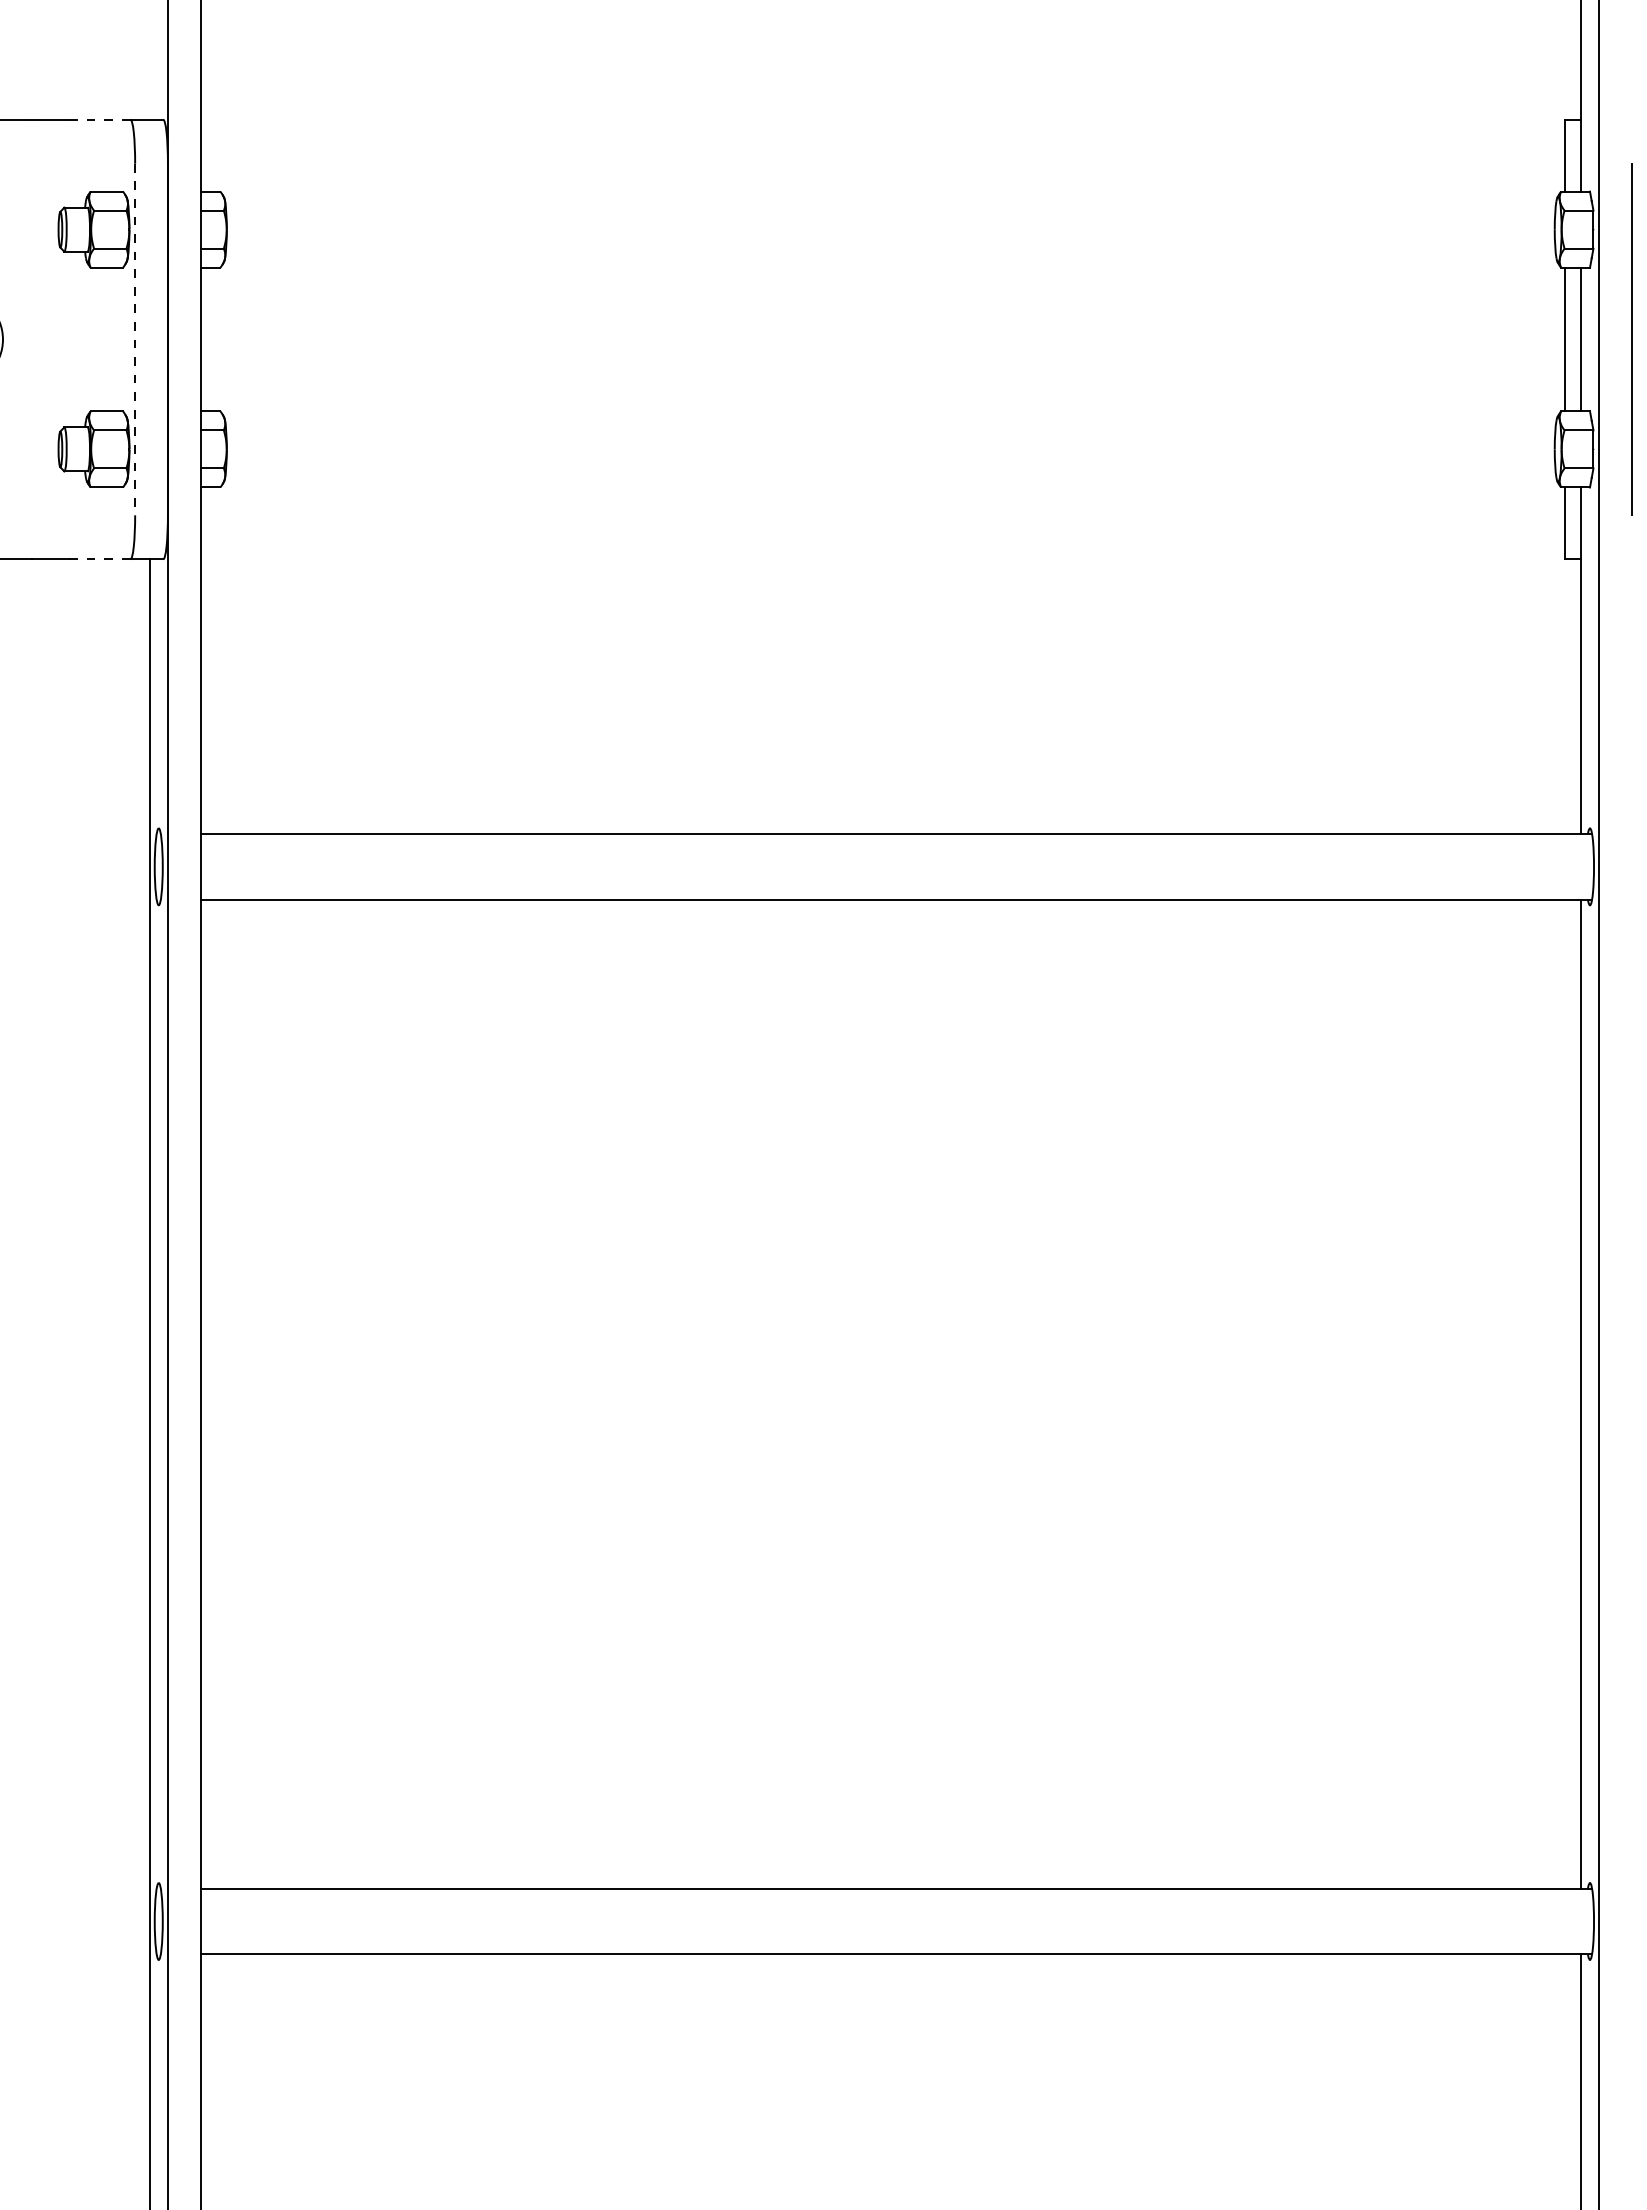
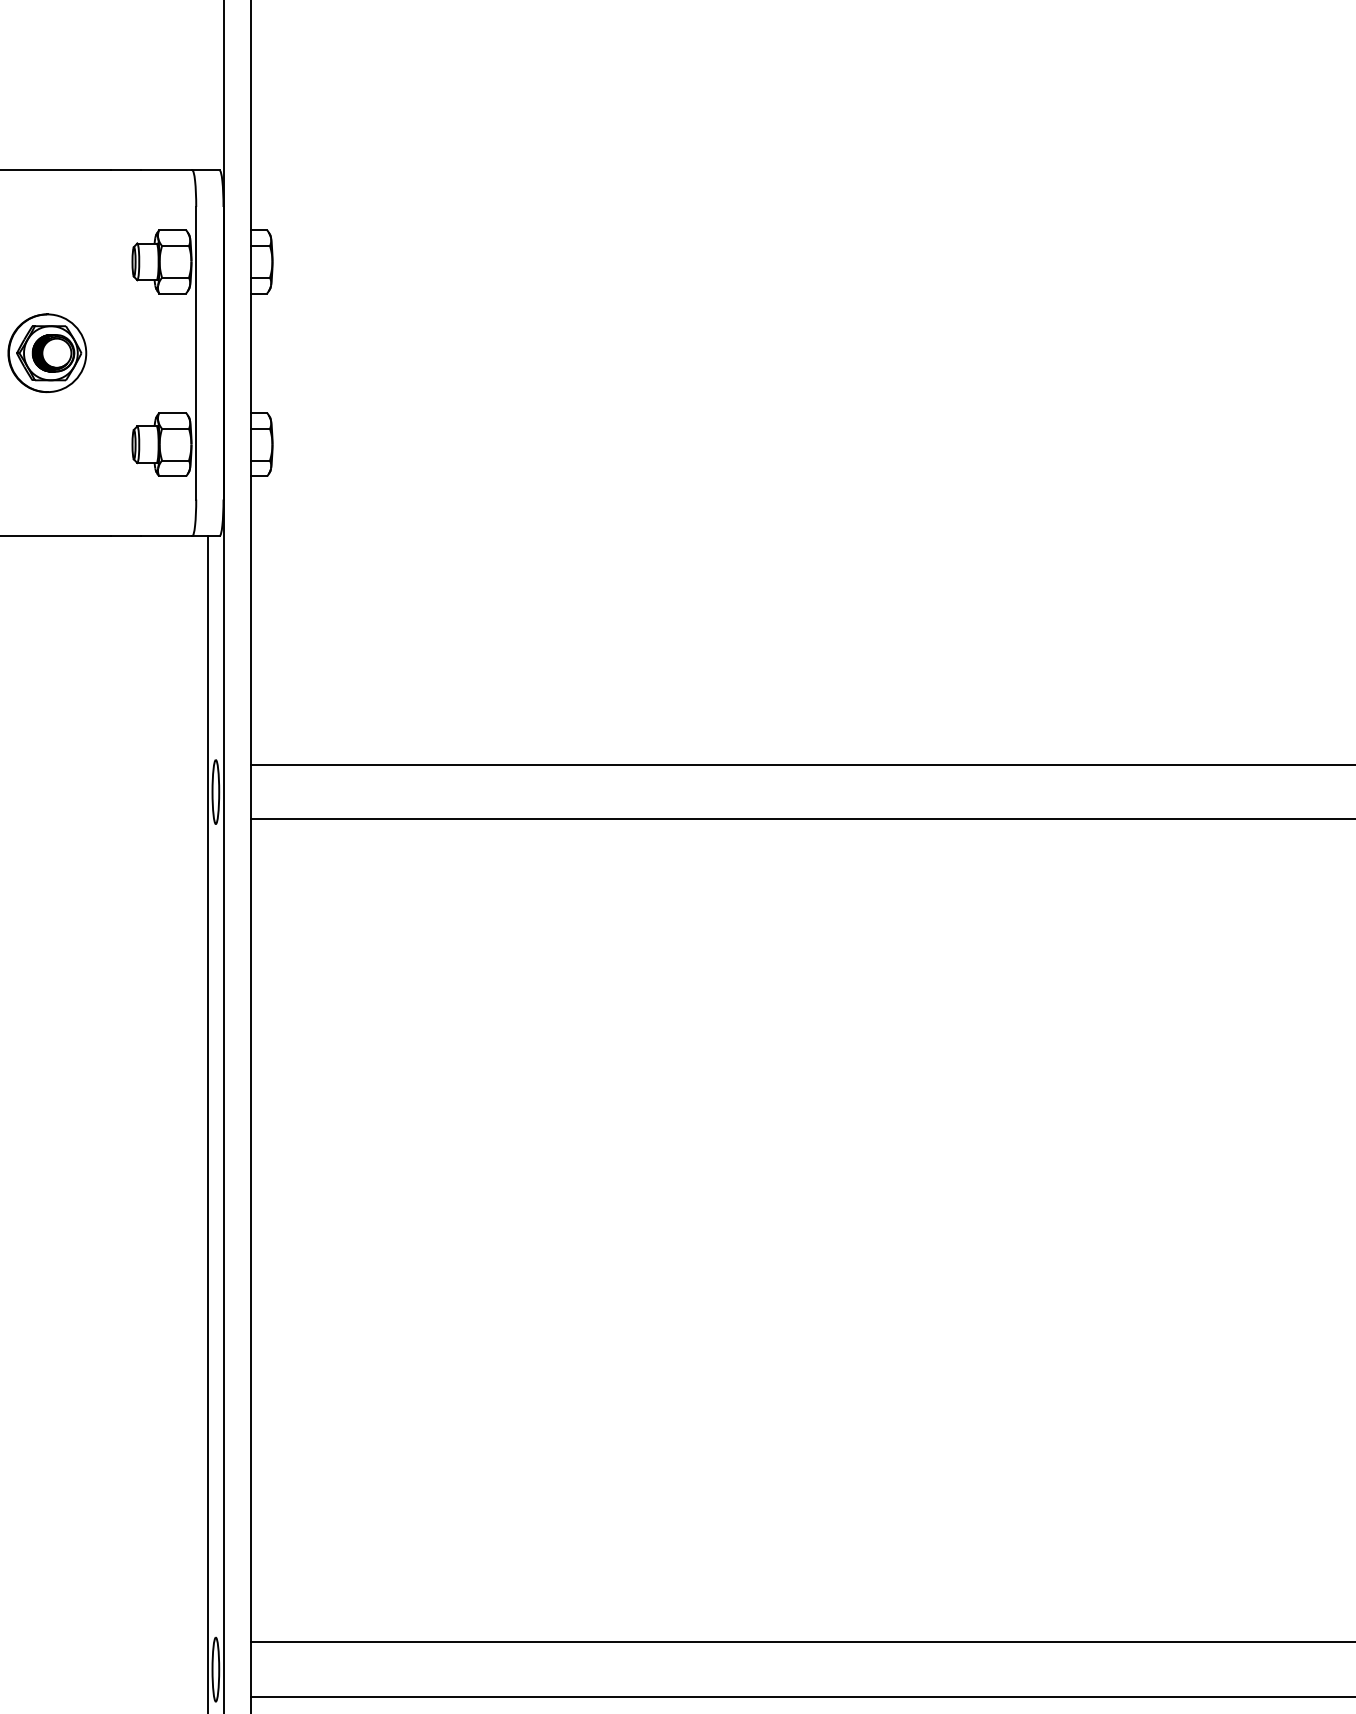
line: (99, 119) -> (166, 170), dashed -> solid
line: (135, 339) -> (196, 353), dashed -> solid
line: (99, 559) -> (166, 536), dashed -> solid

